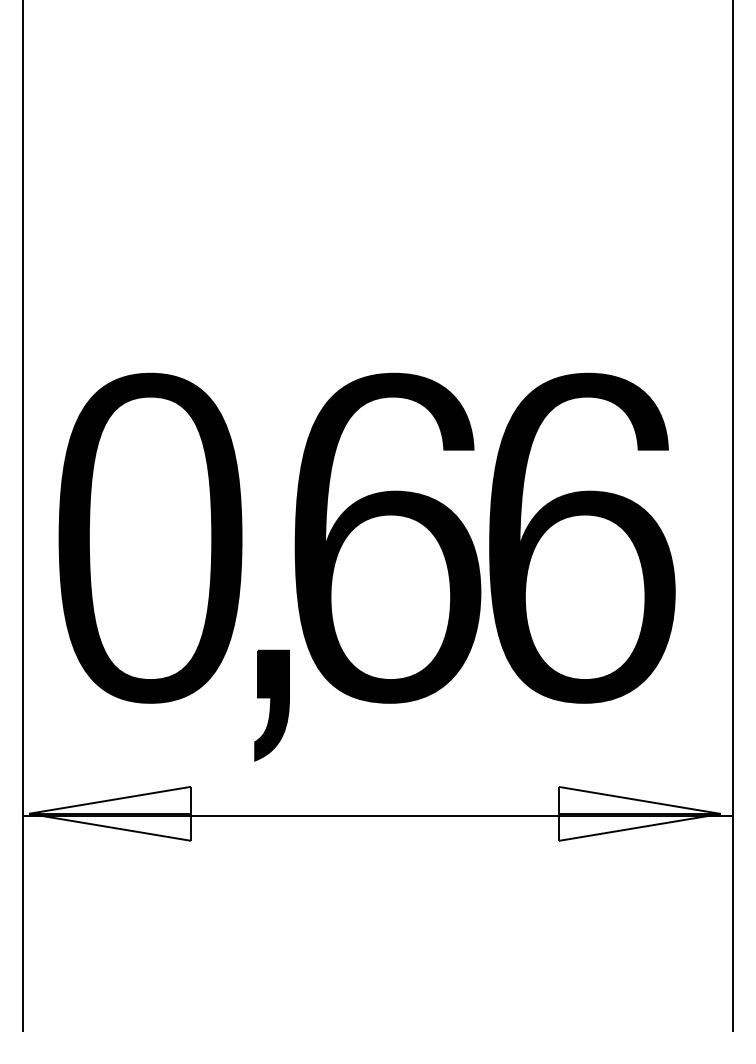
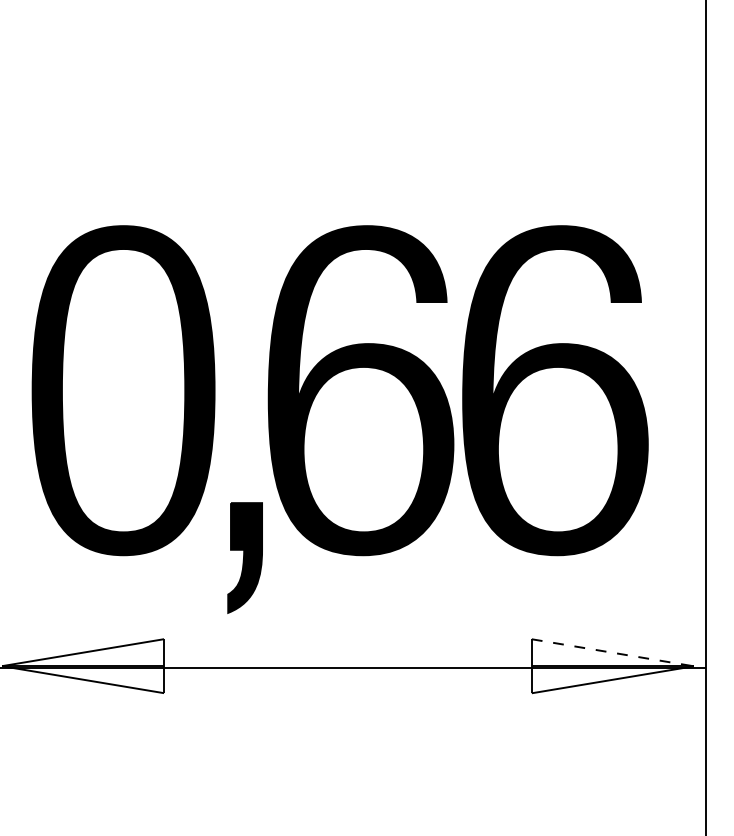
line: (640, 800) -> (613, 652), solid -> dashed

